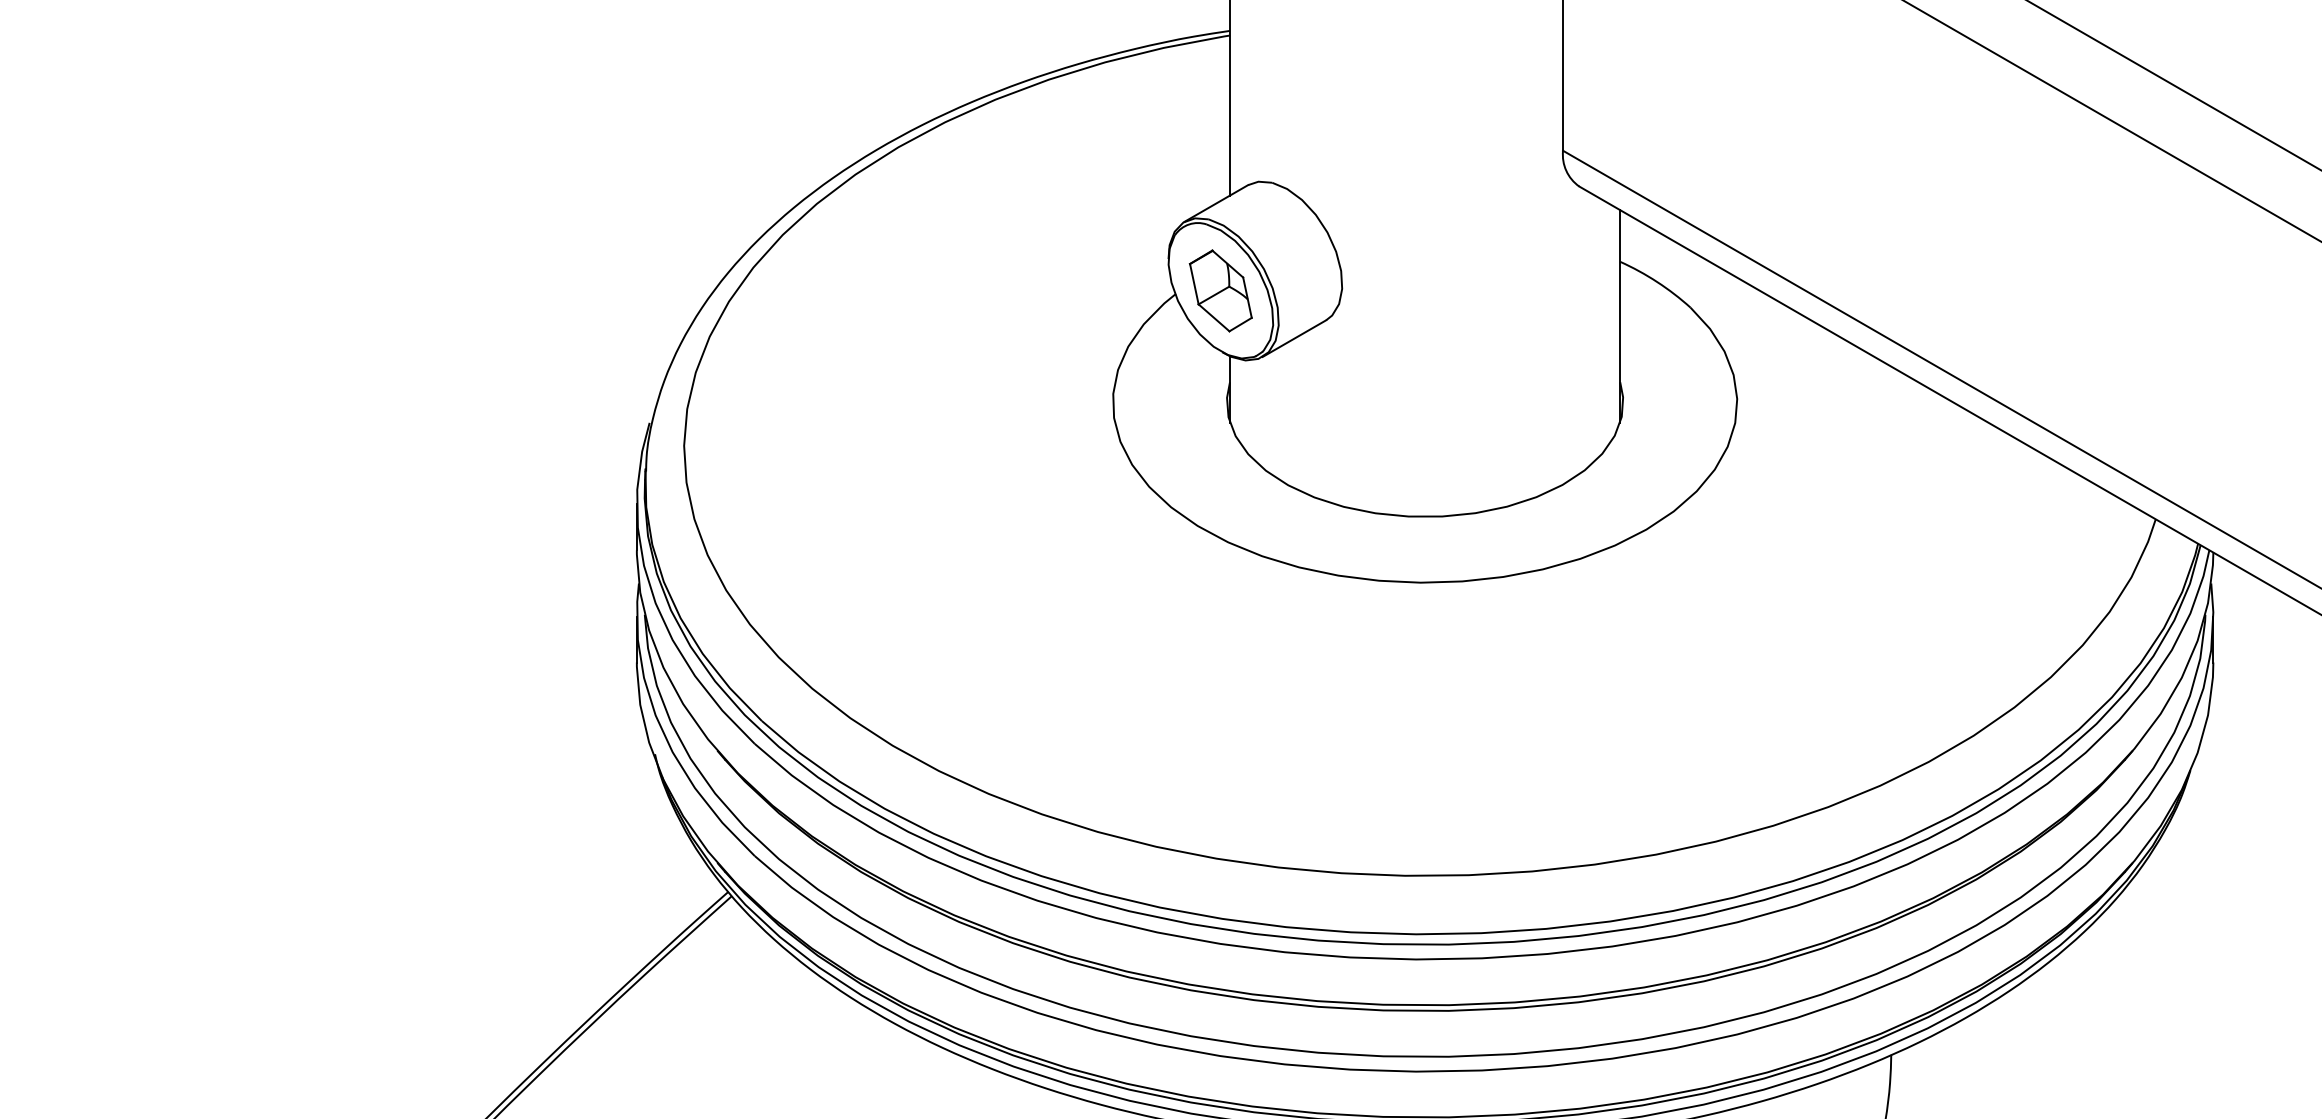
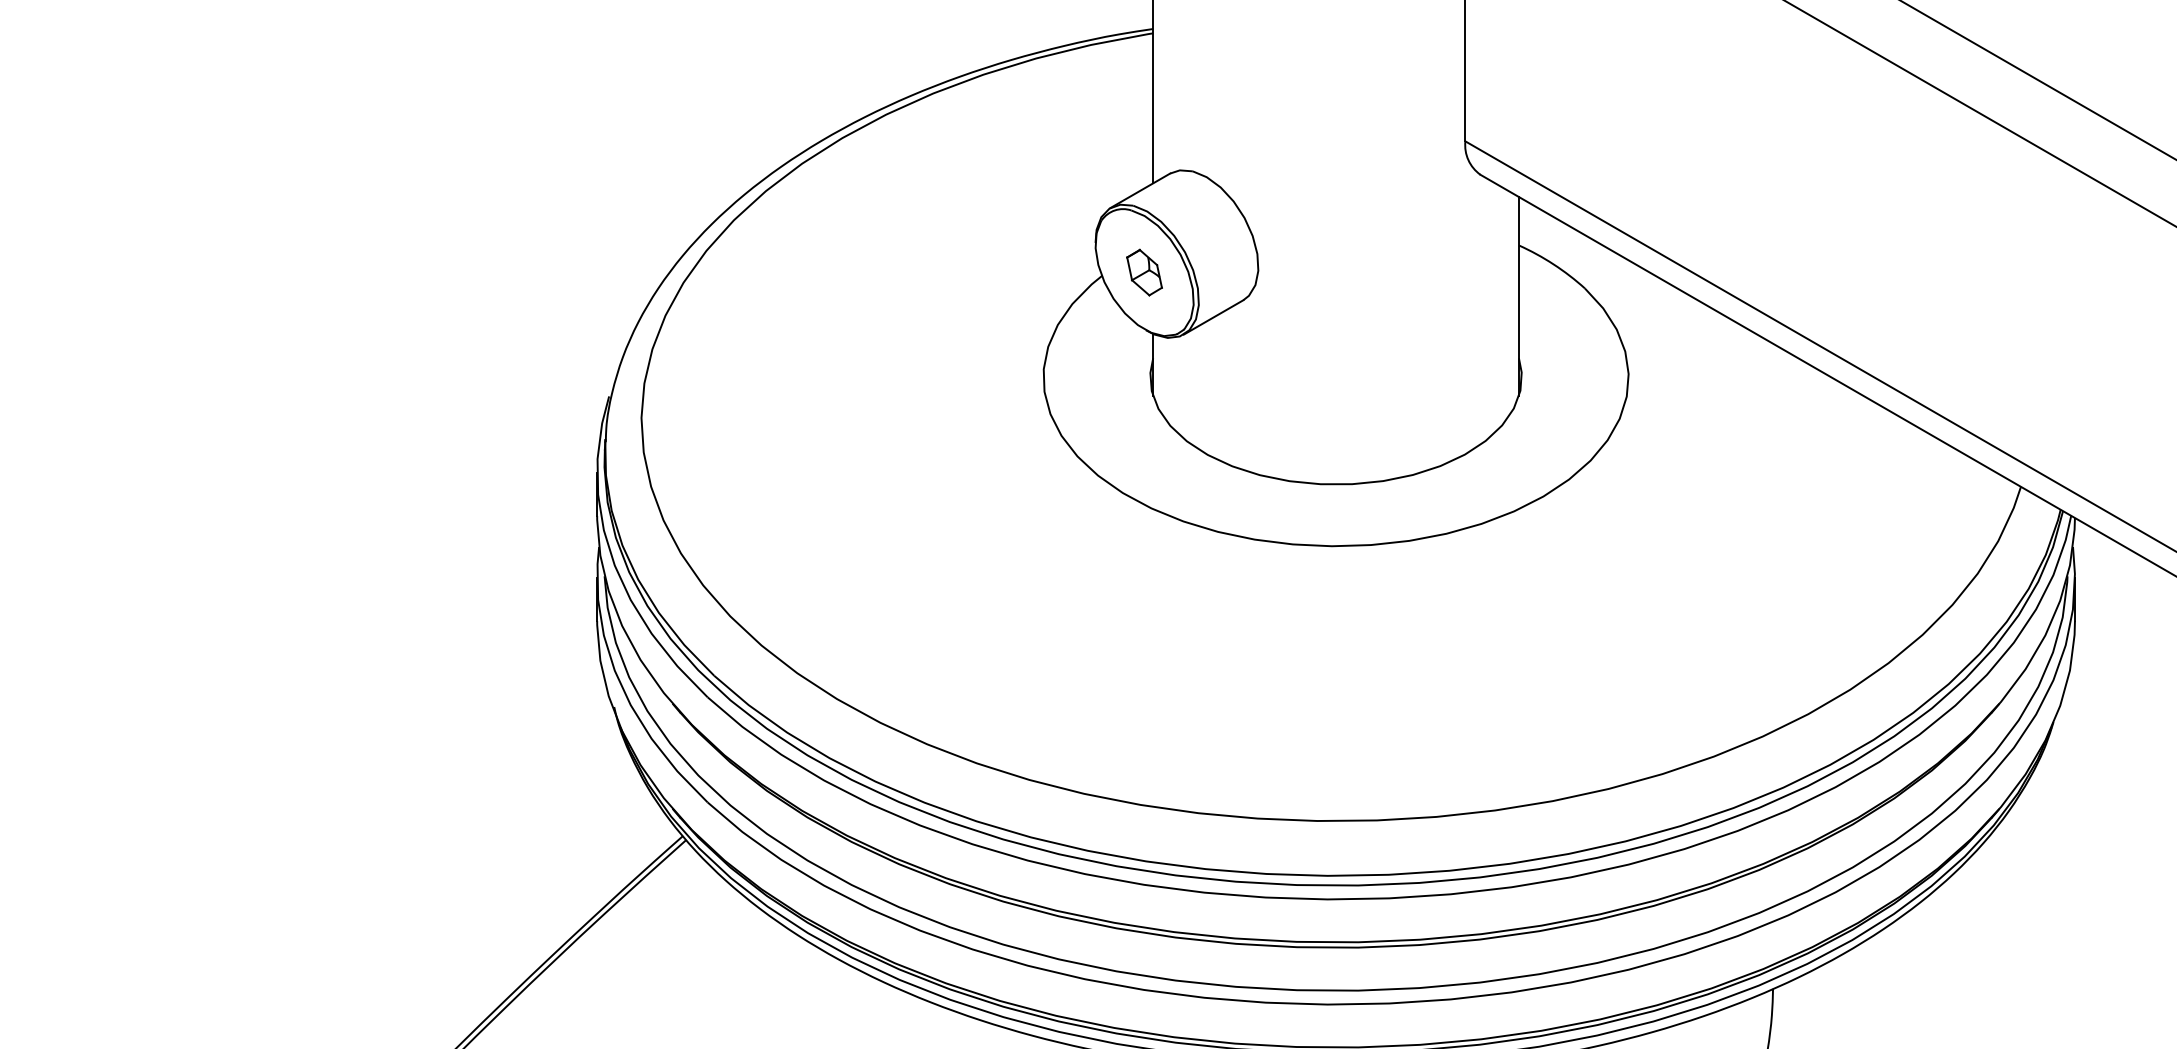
part: (1220, 290) -> (1144, 272), size x0.6

